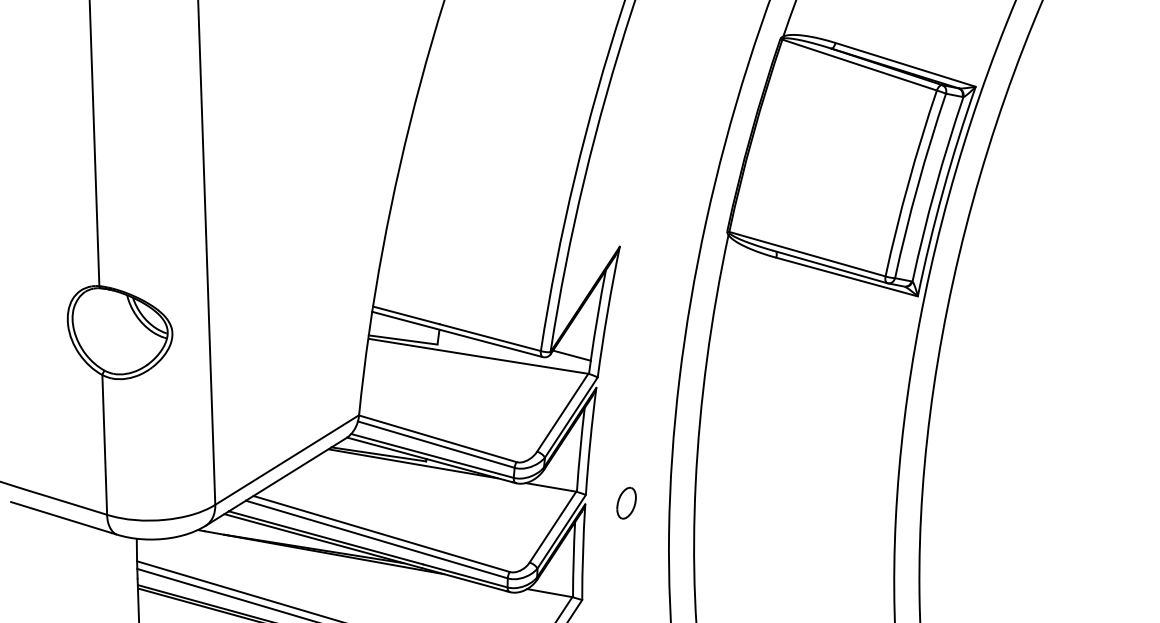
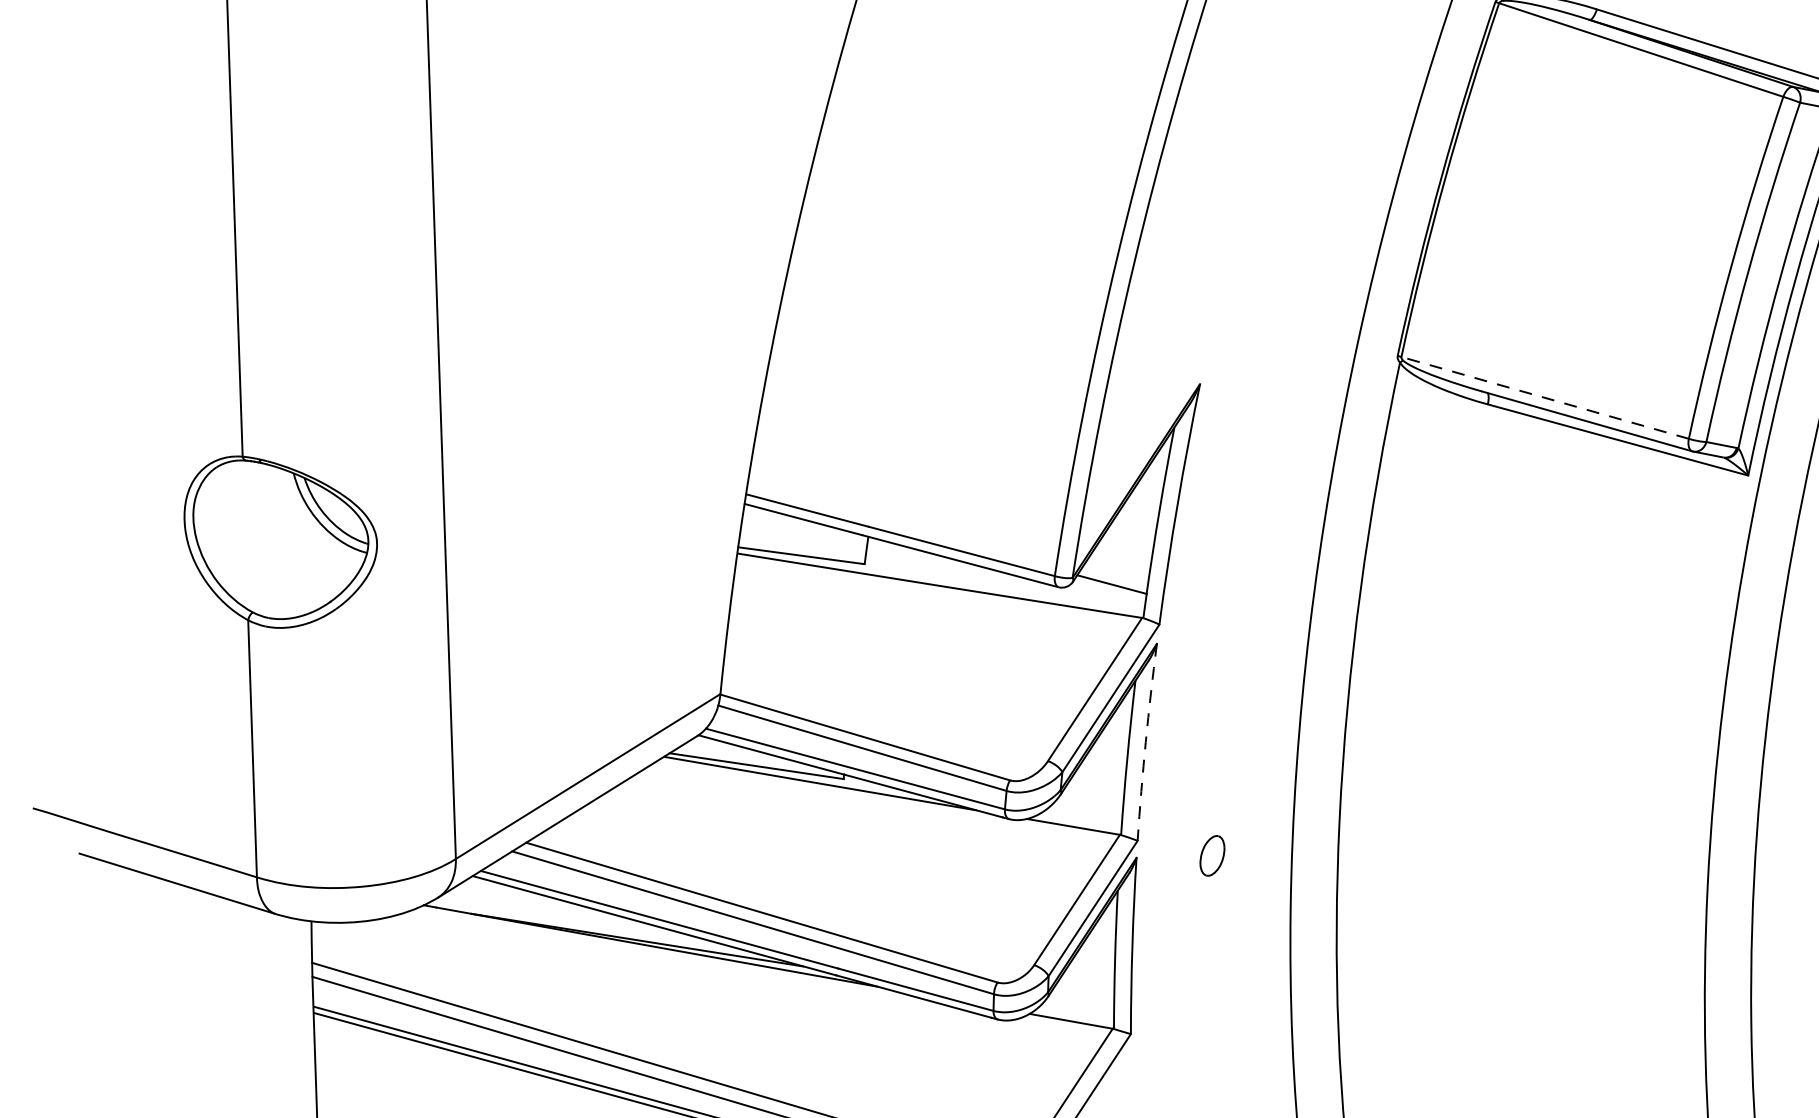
line: (806, 254) -> (1543, 398), solid -> dashed
arc: (590, 441) -> (1146, 742), solid -> dashed
part: (626, 502) -> (1212, 854), size x0.7

